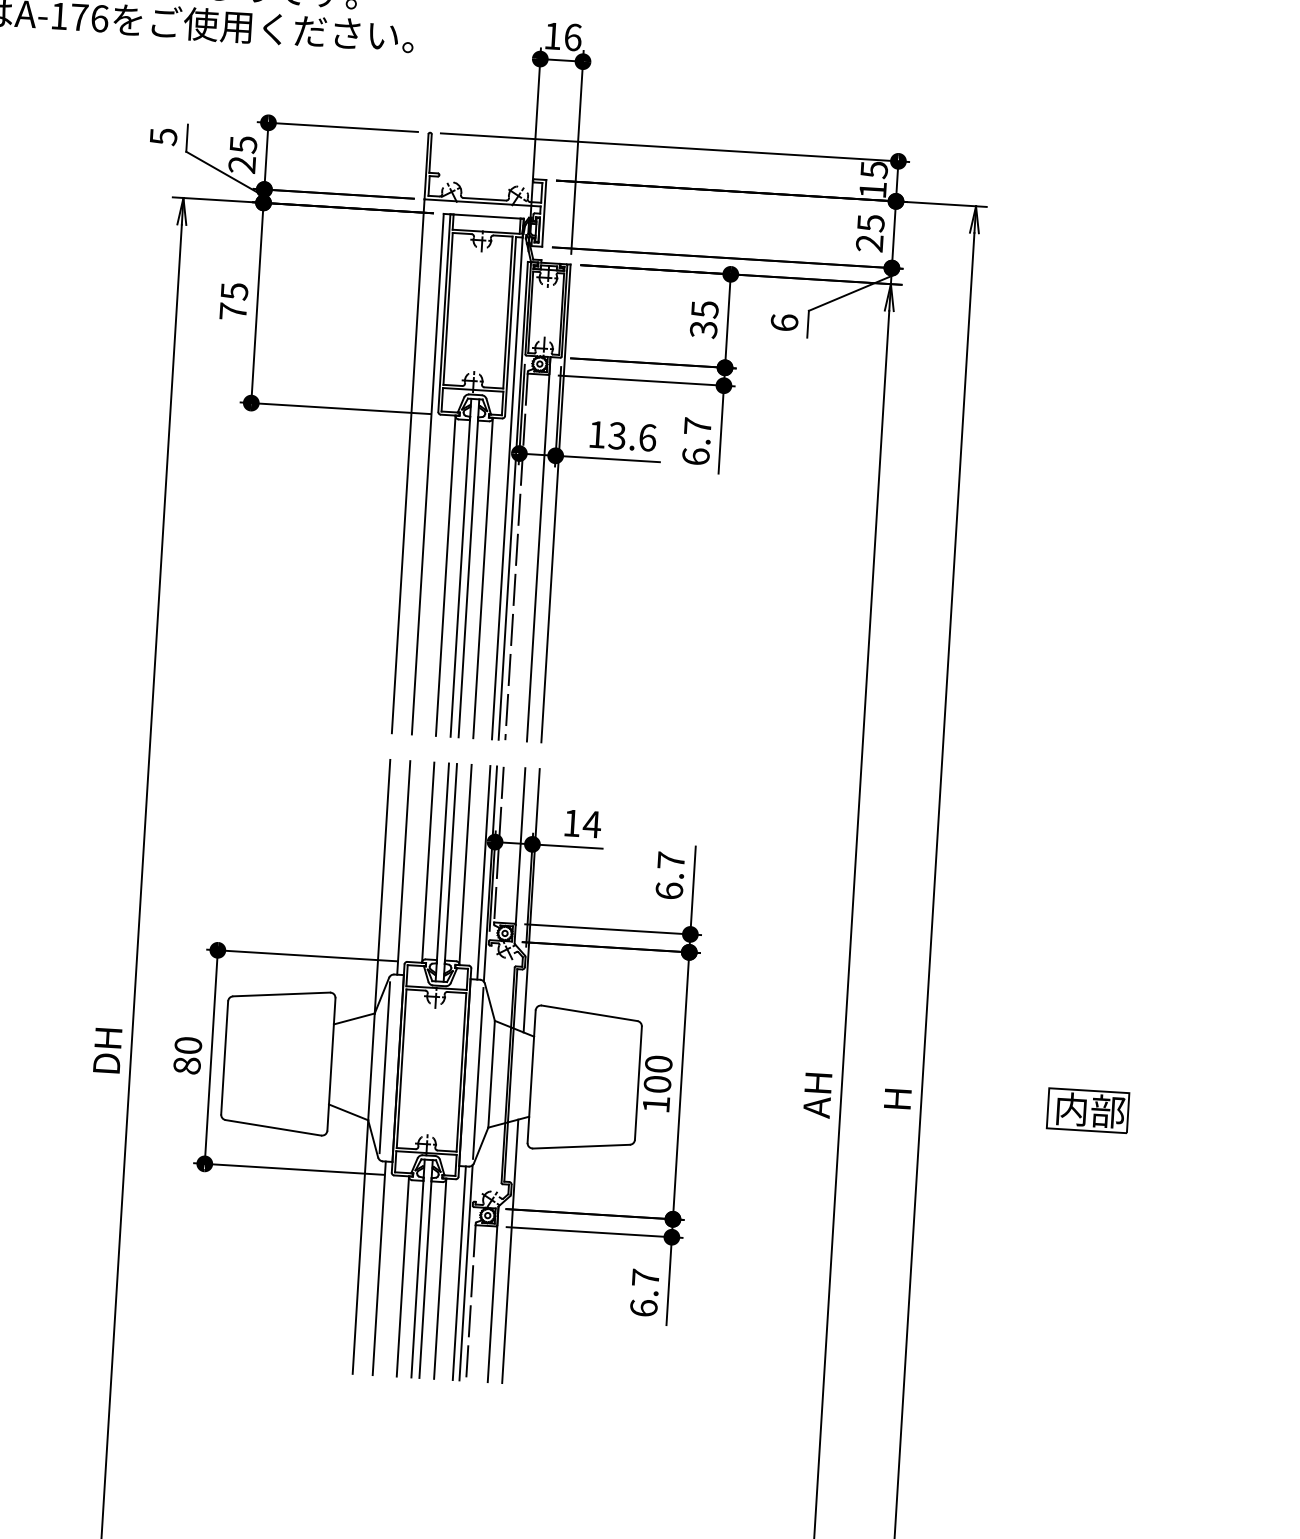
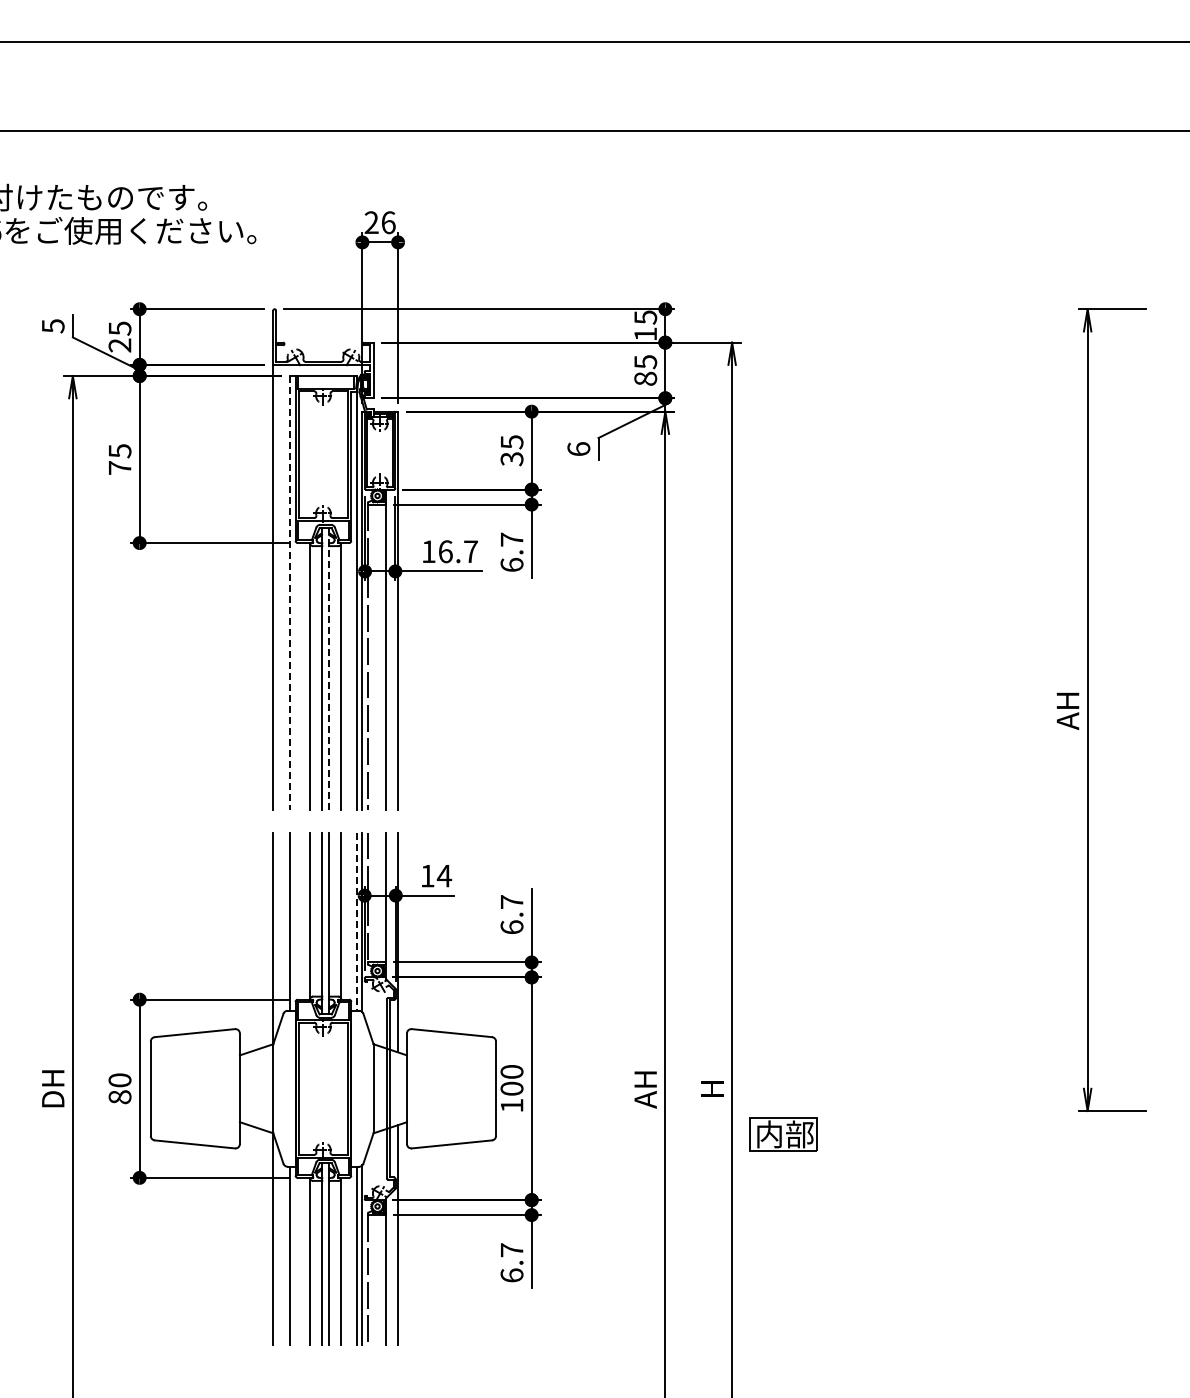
text: (552, 35) -> (371, 222), 16 -> 26
text: (869, 242) -> (645, 378), 25 -> 85
text: (632, 436) -> (458, 551), 13.6 -> 16.7
line: (428, 474) -> (290, 593), solid -> dashed
line: (469, 568) -> (329, 669), solid -> dashed
line: (483, 873) -> (356, 922), solid -> dashed
line: (384, 1067) -> (284, 1088), removed
line: (478, 1073) -> (362, 1088), removed
part: (1088, 1110) -> (783, 1134), moved

